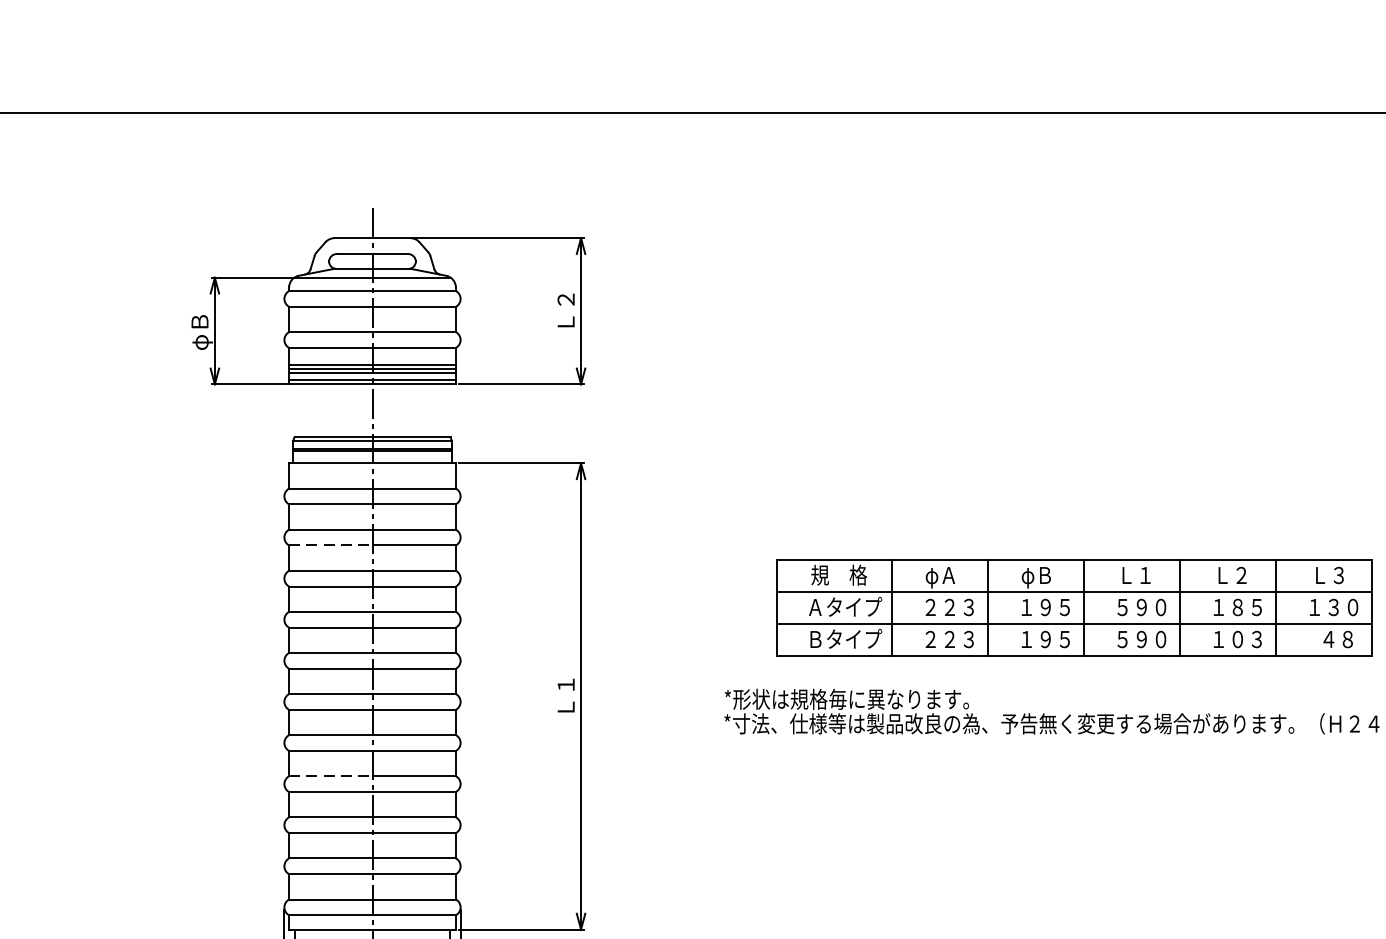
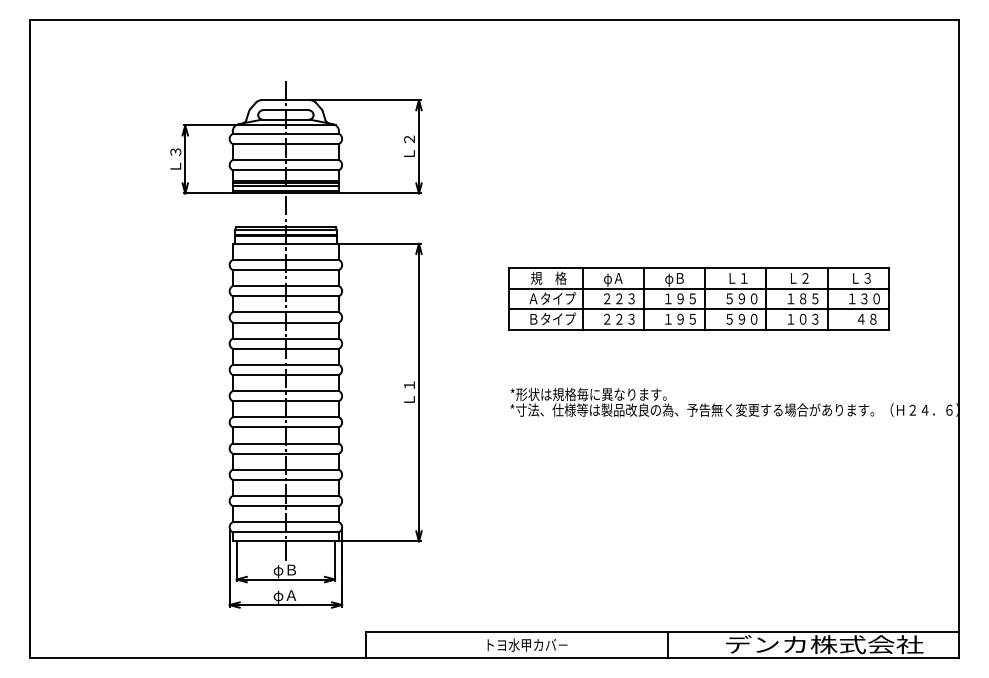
text: (201, 331) -> (176, 159), φＢ -> Ｌ３
line: (331, 545) -> (259, 296), dashed -> solid
part: (1073, 606) -> (698, 298), moved
line: (331, 776) -> (259, 443), dashed -> solid

